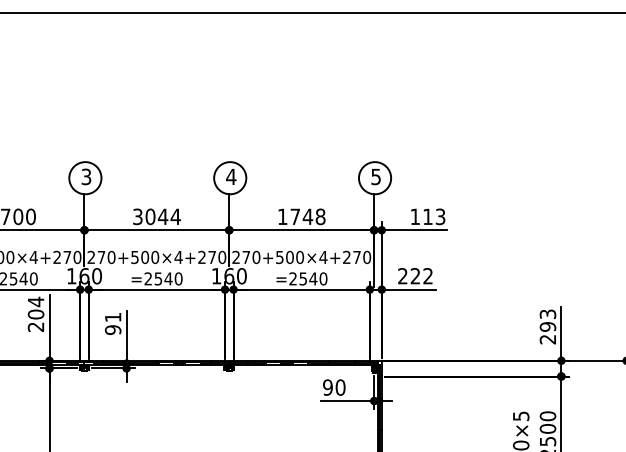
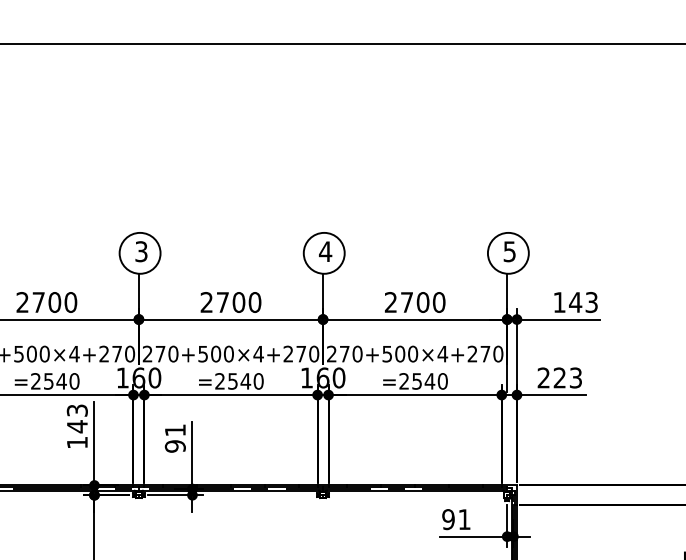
text: (156, 216) -> (230, 302), 3044 -> 2700
text: (301, 216) -> (414, 302), 1748 -> 2700
text: (427, 216) -> (575, 302), 113 -> 143
text: (427, 276) -> (575, 378), 222 -> 223
text: (35, 313) -> (76, 425), 204 -> 143
text: (340, 387) -> (464, 519), 90 -> 91

